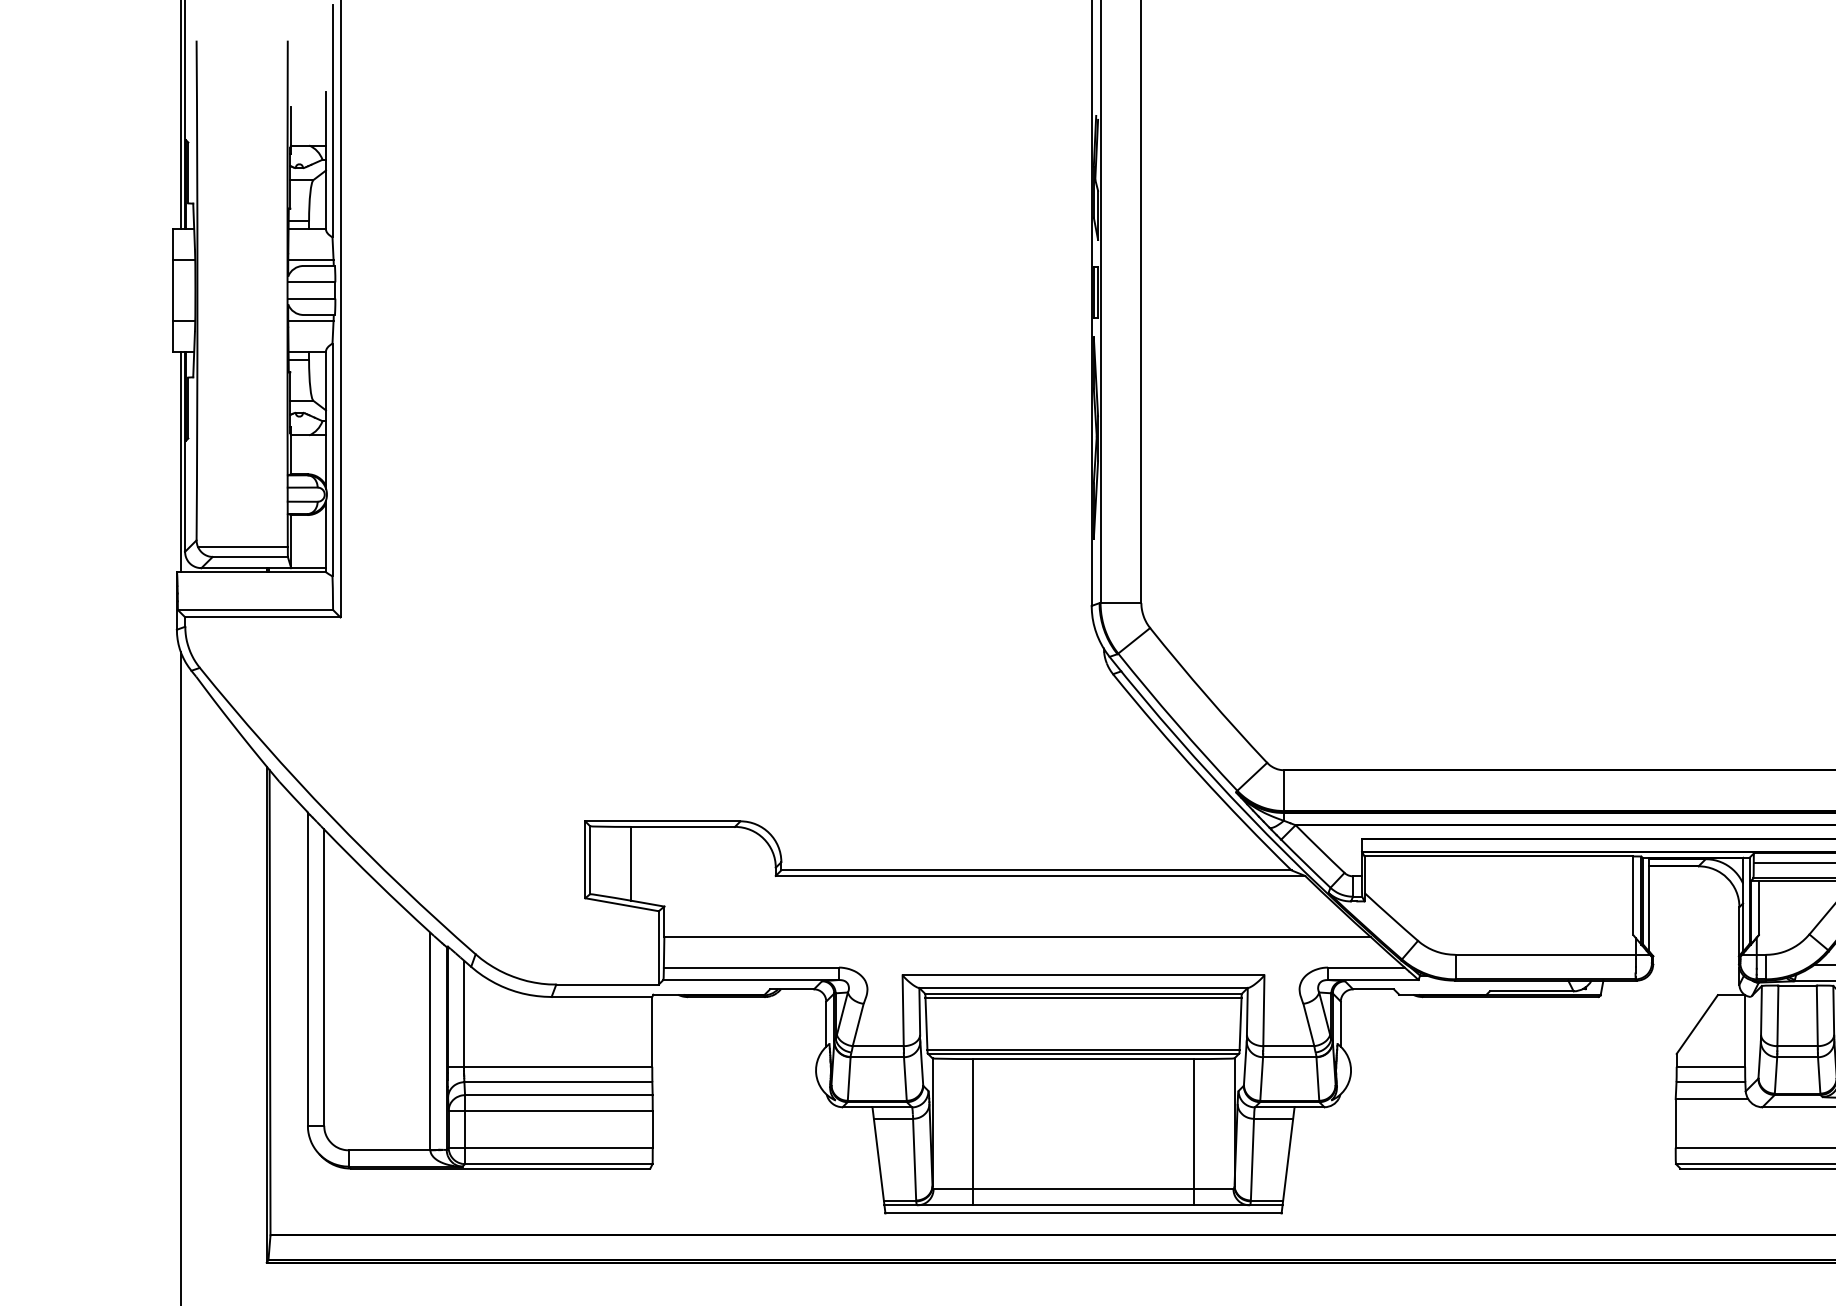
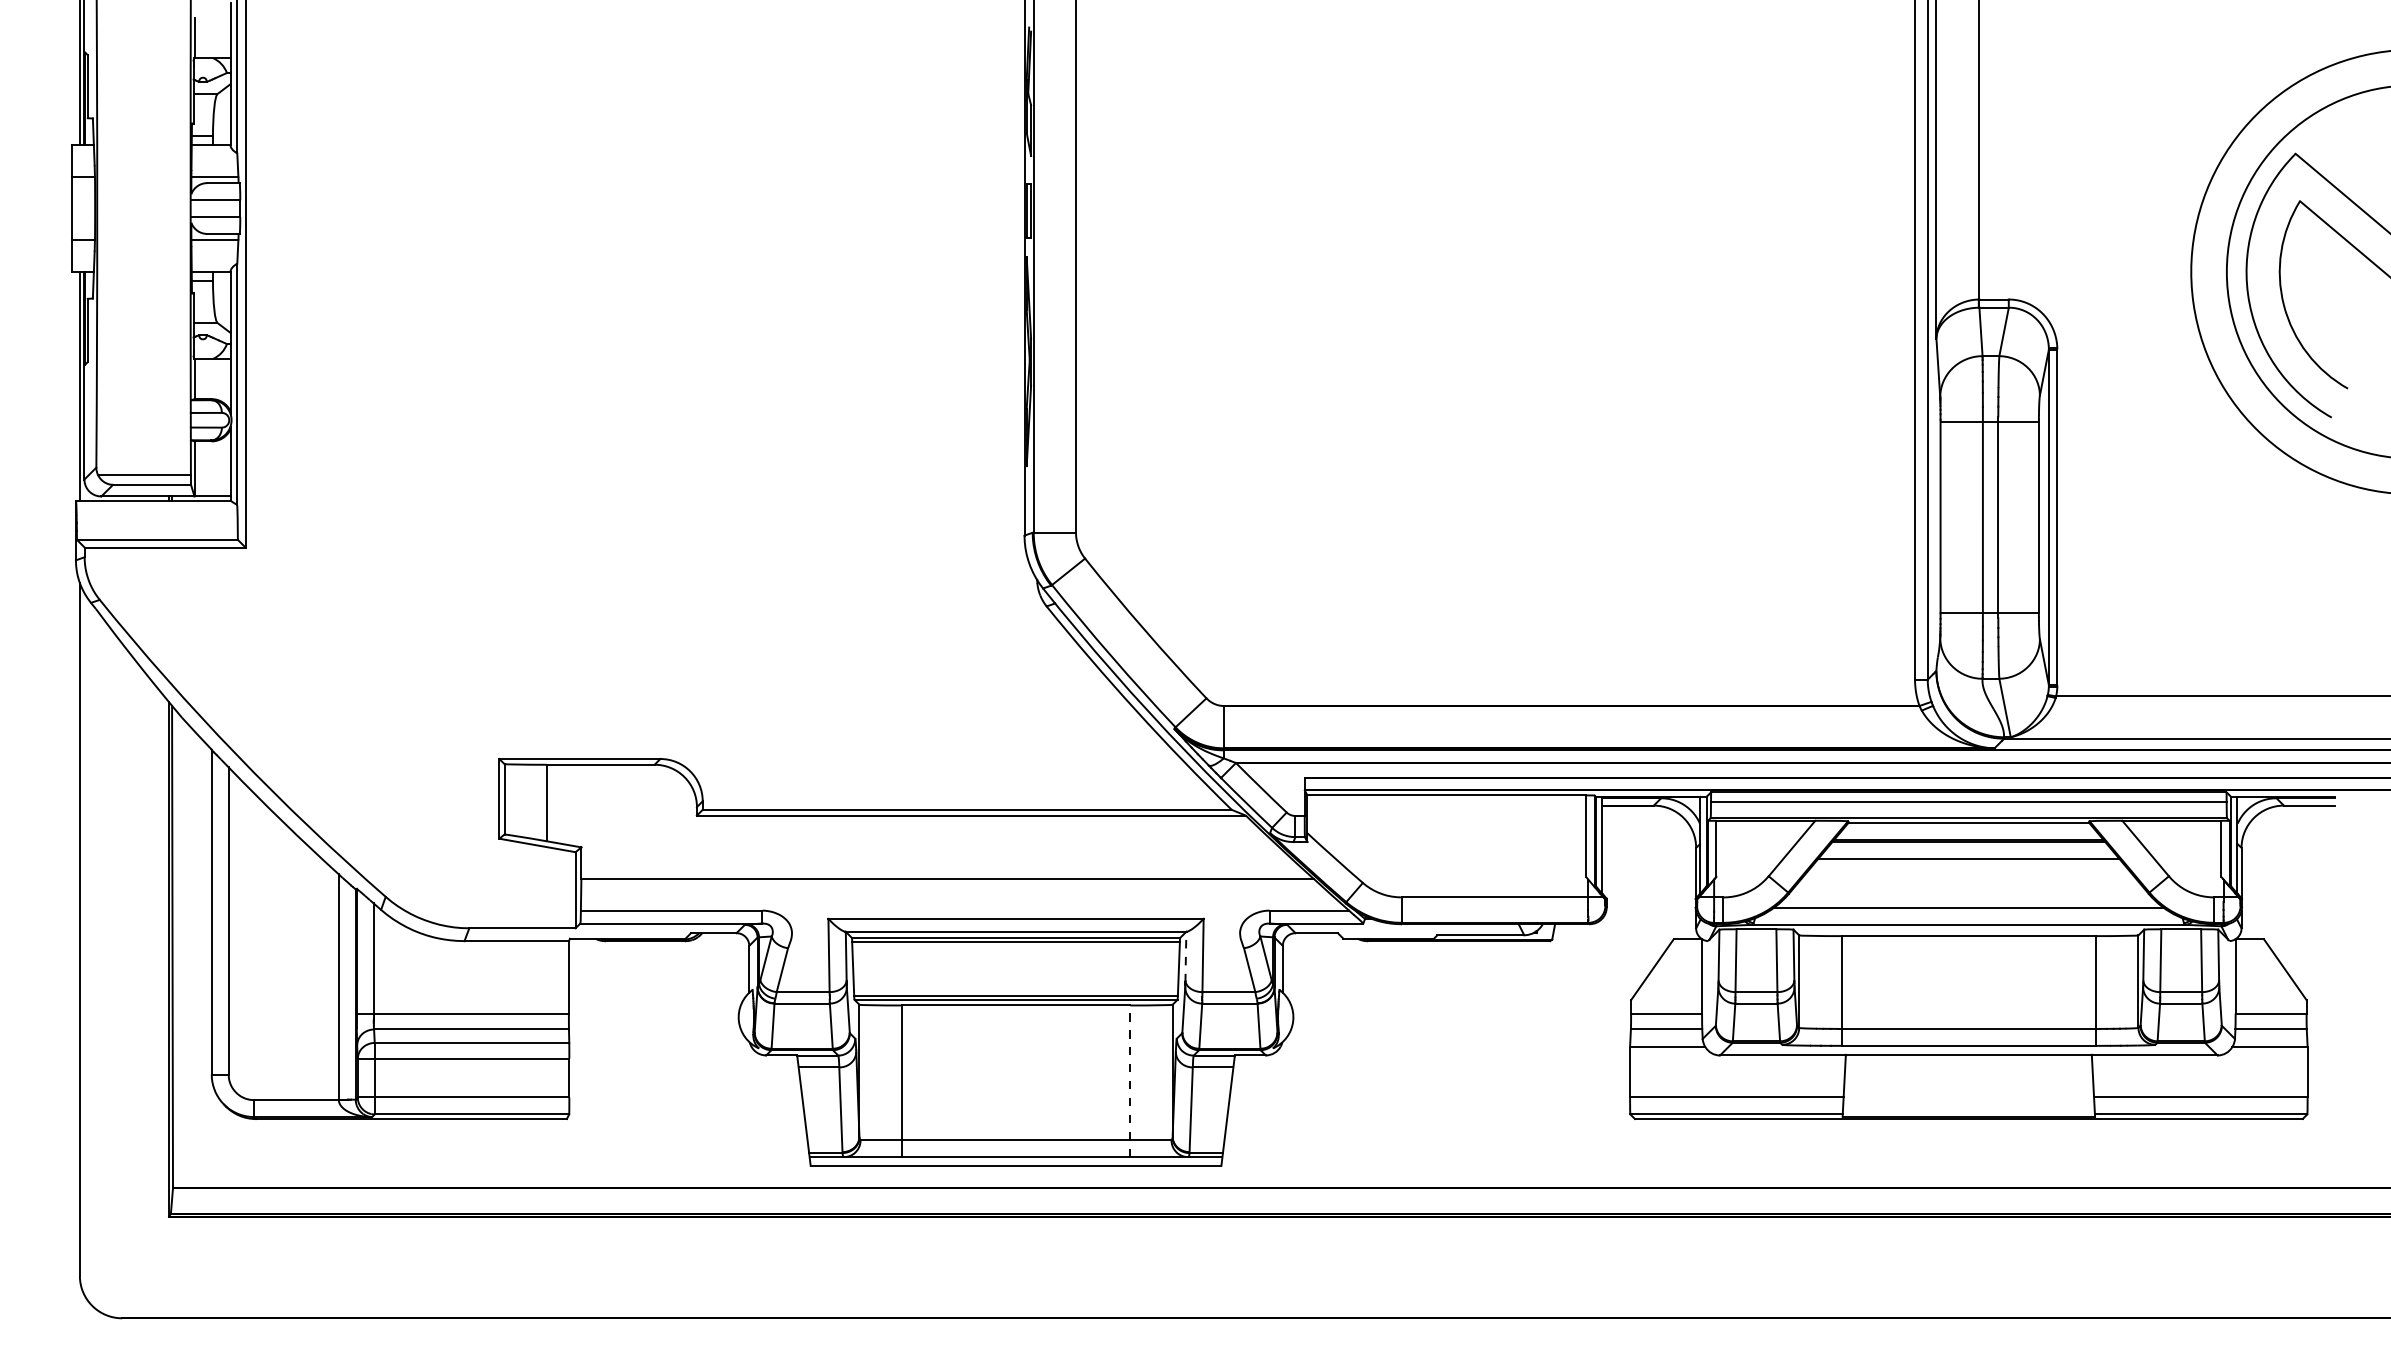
line: (1246, 1011) -> (1185, 956), solid -> dashed
line: (1193, 1132) -> (1130, 1081), solid -> dashed

